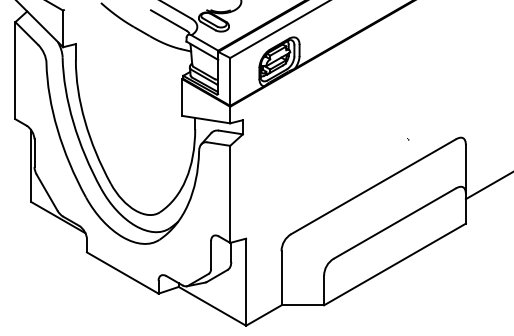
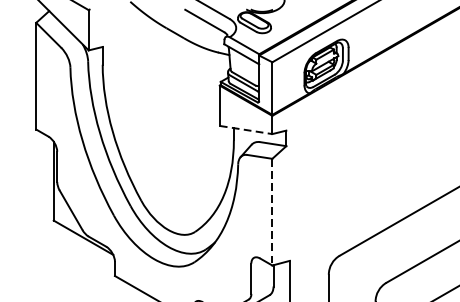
line: (206, 119) -> (246, 129), solid -> dashed
line: (230, 194) -> (272, 212), solid -> dashed

